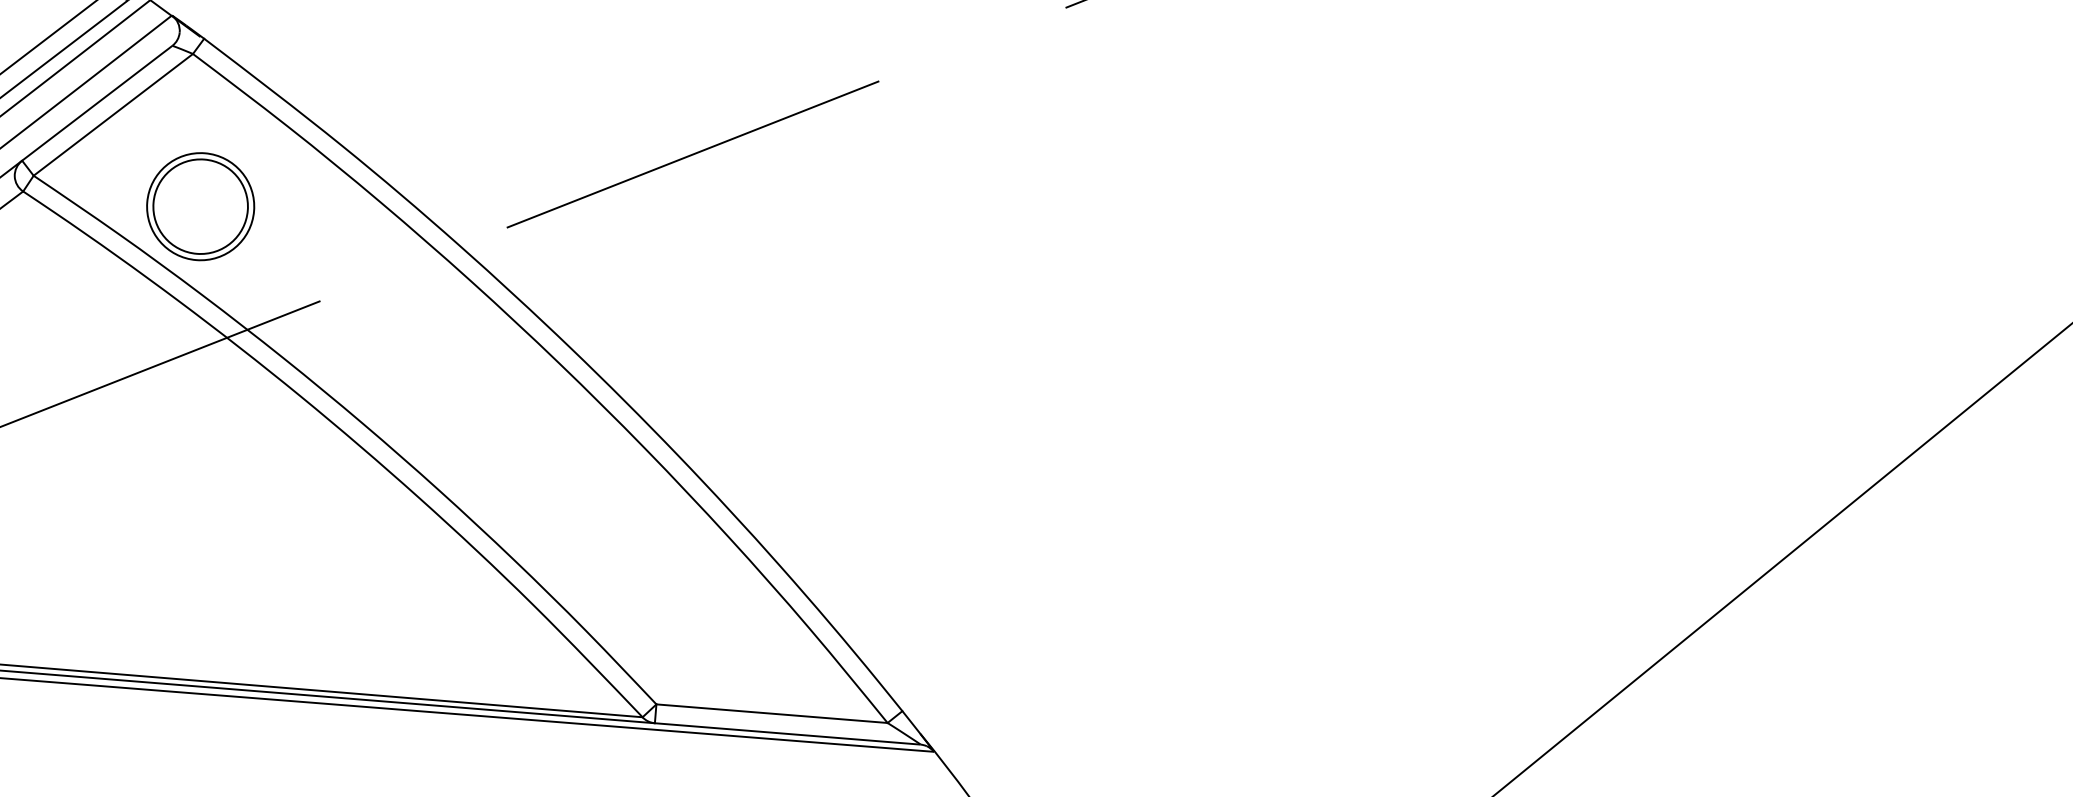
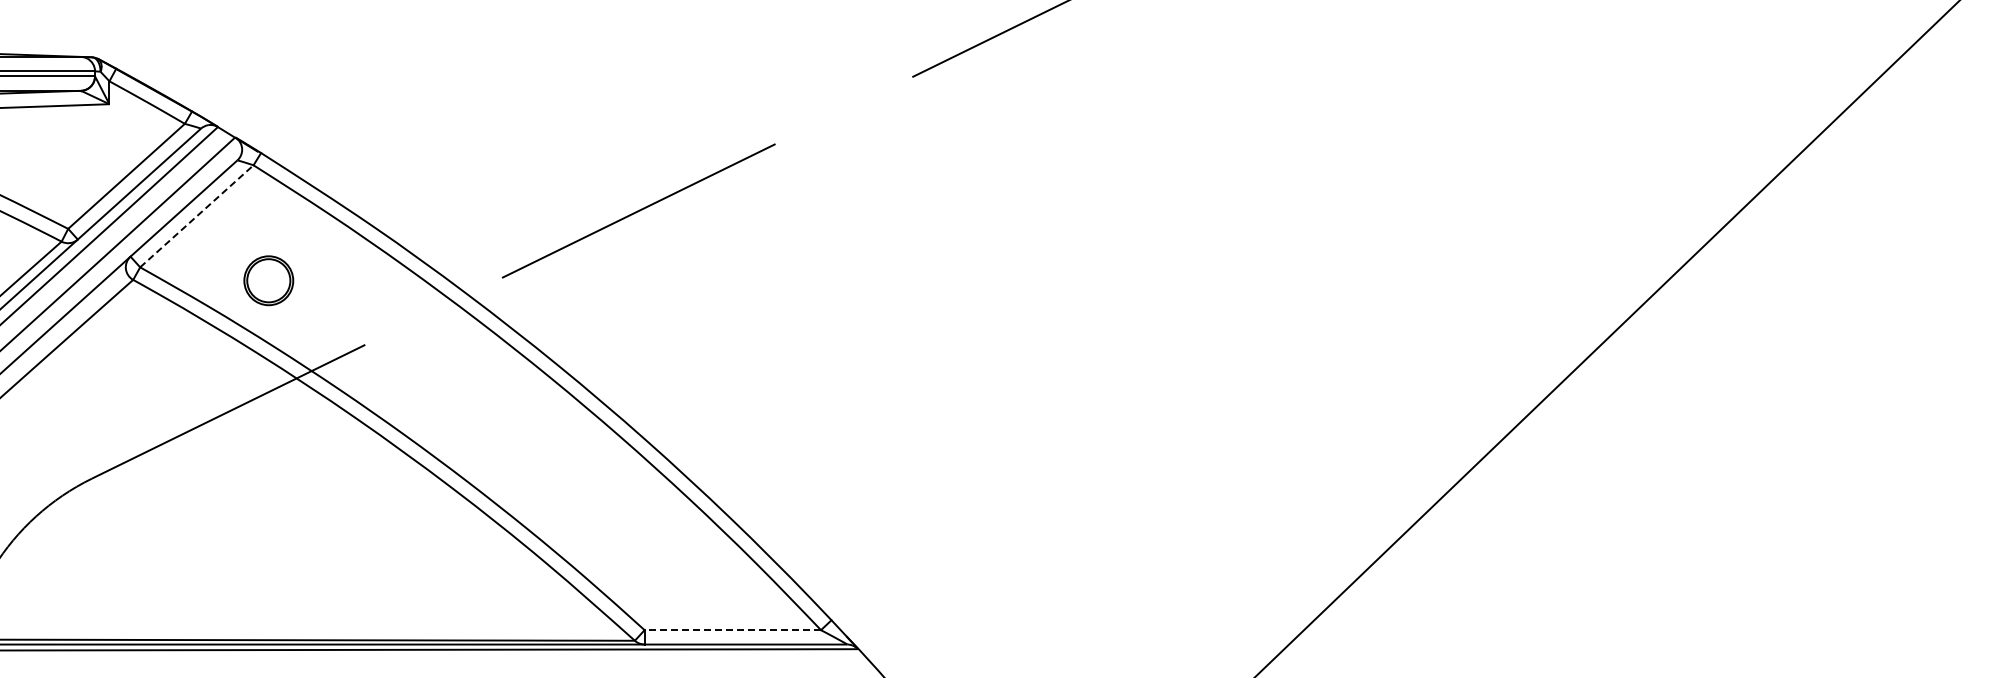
line: (114, 113) -> (197, 215), solid -> dashed
part: (200, 206) -> (268, 280), size x0.6
line: (771, 714) -> (732, 630), solid -> dashed

